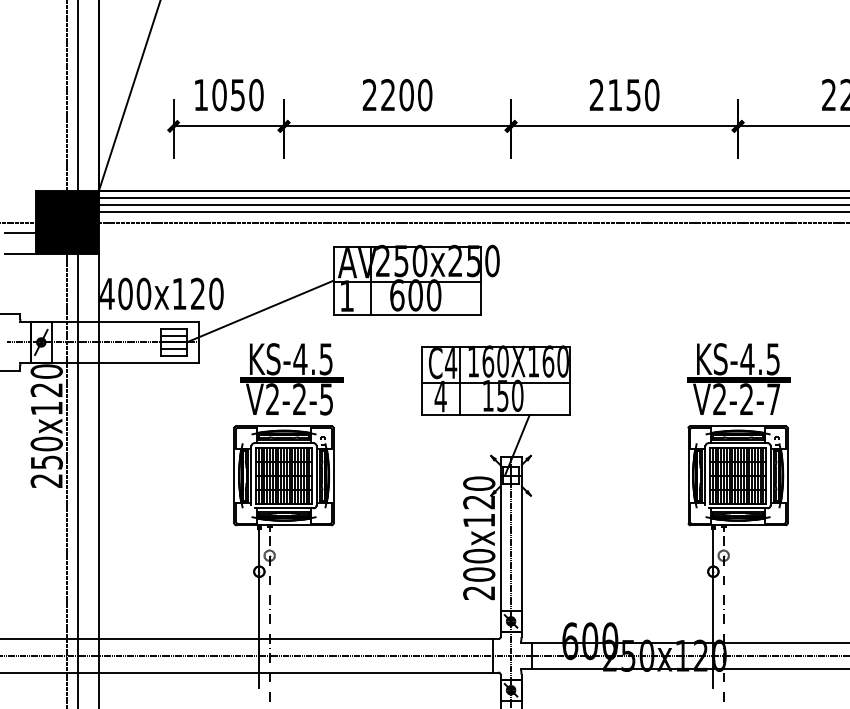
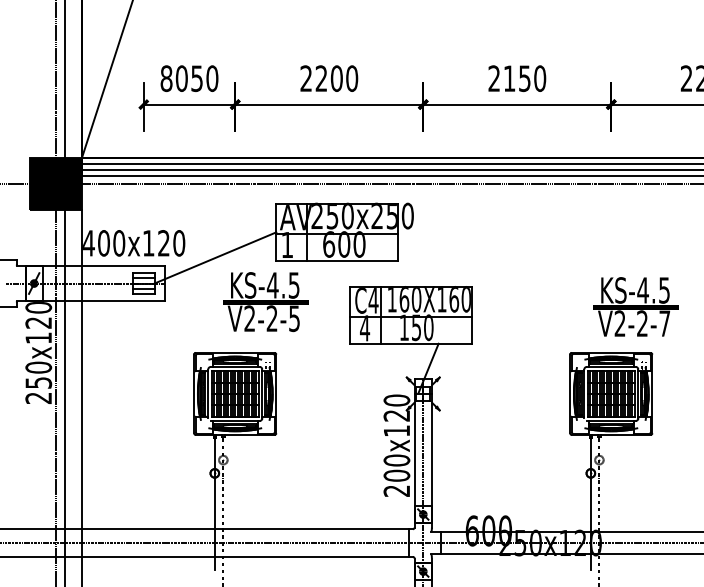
text: (201, 94) -> (166, 78), 1050 -> 8050
line: (19, 232) -> (16, 192), removed
line: (19, 254) -> (16, 210), removed
text: (738, 378) -> (635, 306), moved
text: (291, 379) -> (265, 302), moved

